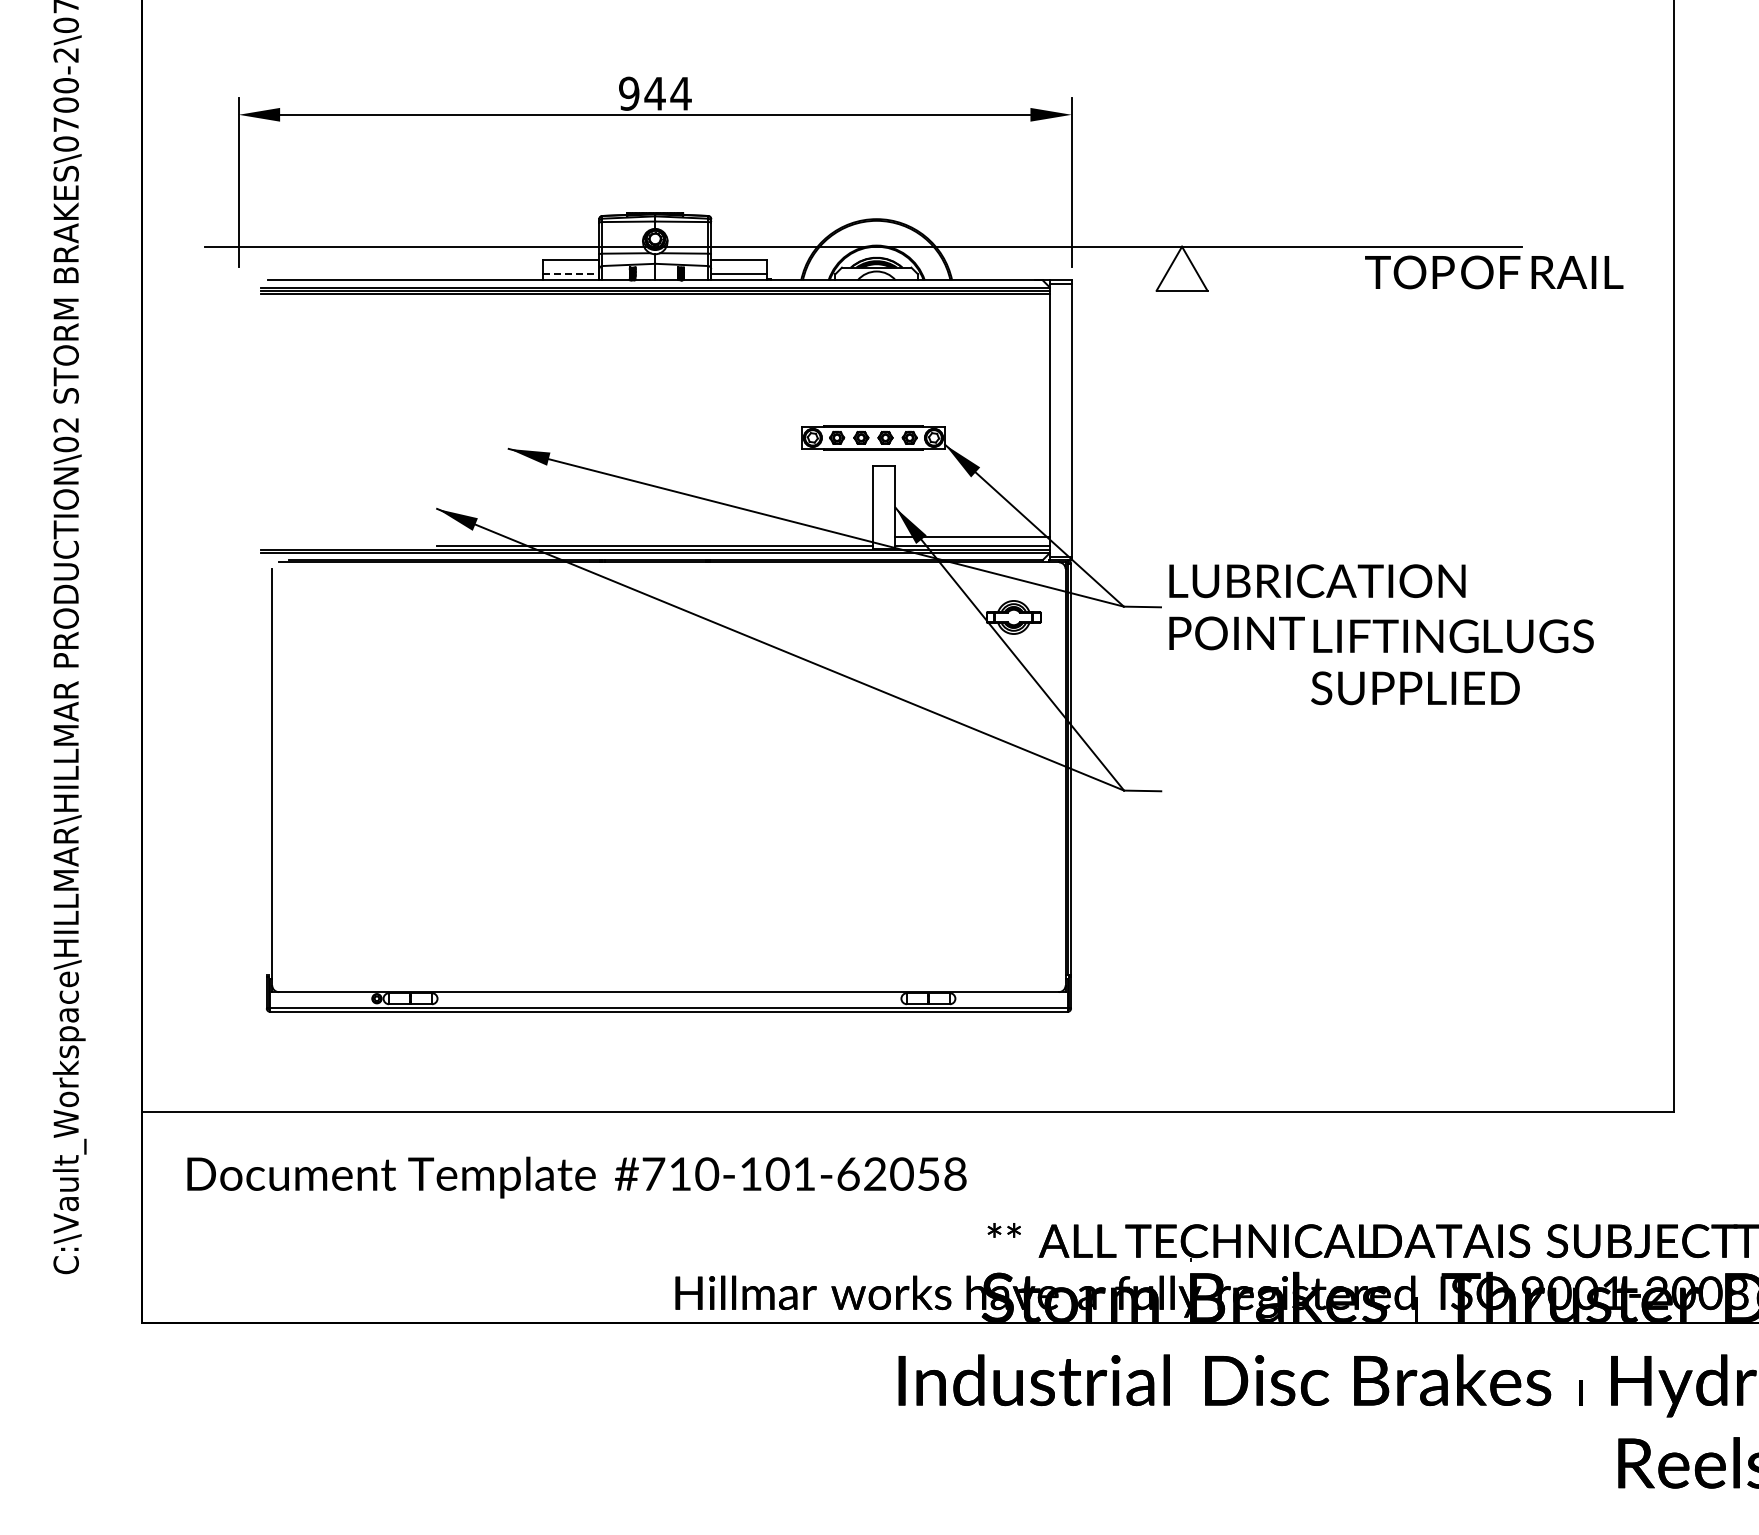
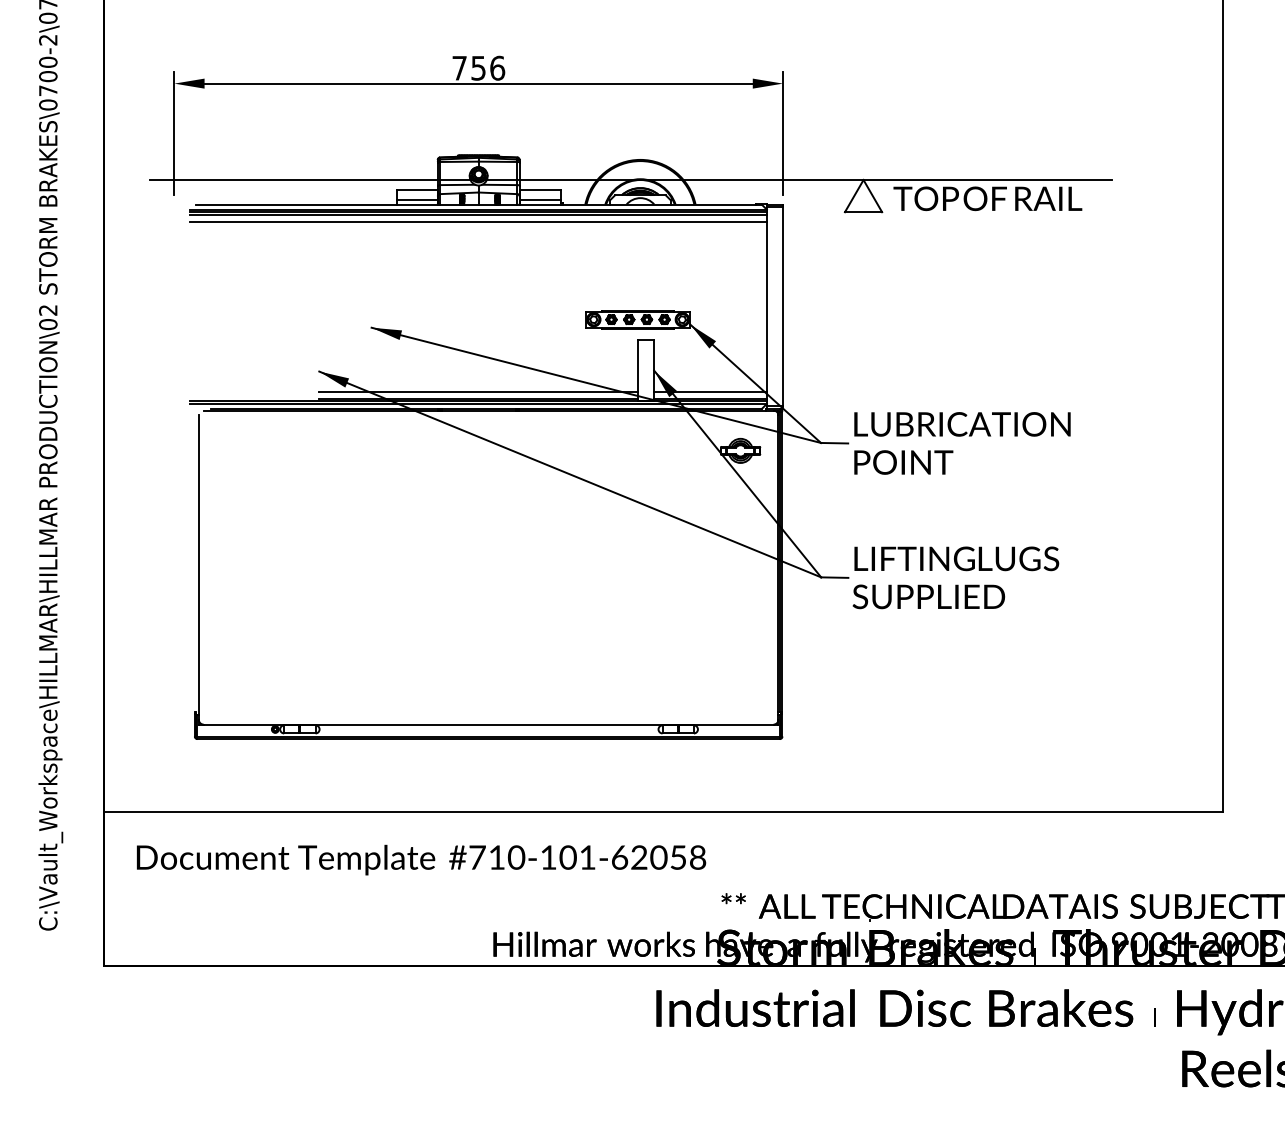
text: (655, 93) -> (478, 68), 944 -> 756
text: (1494, 272) -> (988, 198), moved
line: (571, 274) -> (417, 200), dashed -> solid
line: (654, 303) -> (478, 221), added
line: (655, 537) -> (478, 392), added
text: (1452, 662) -> (955, 578), moved

